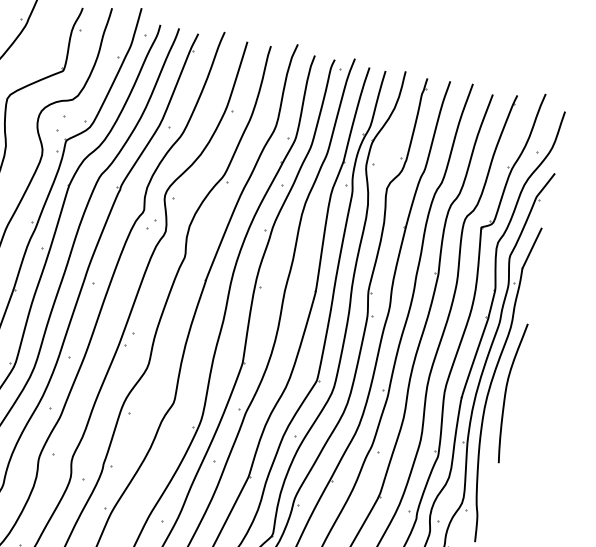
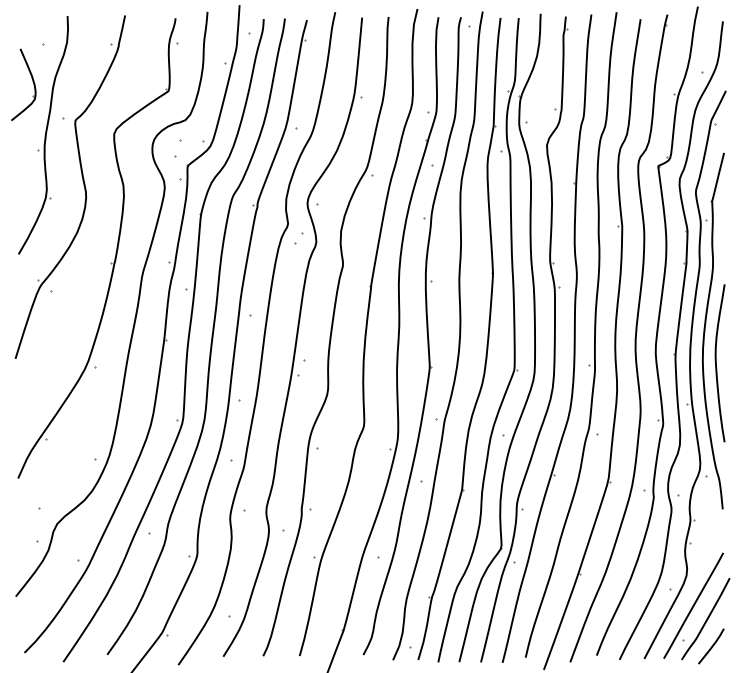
curve: (506, 392) -> (716, 363), moved

